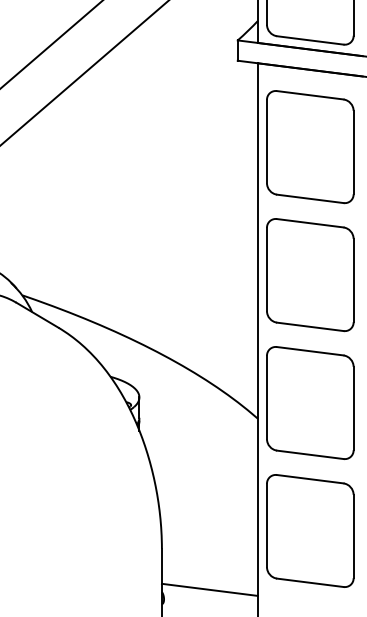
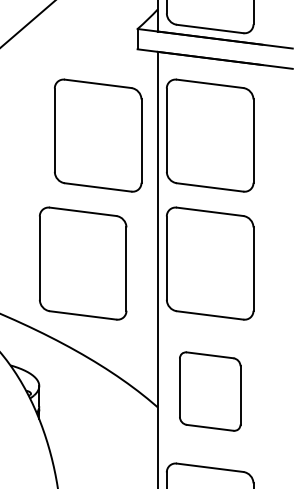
part: (198, 147) -> (98, 136), added
part: (183, 275) -> (83, 264), added
part: (310, 402) -> (210, 391), size x0.7

